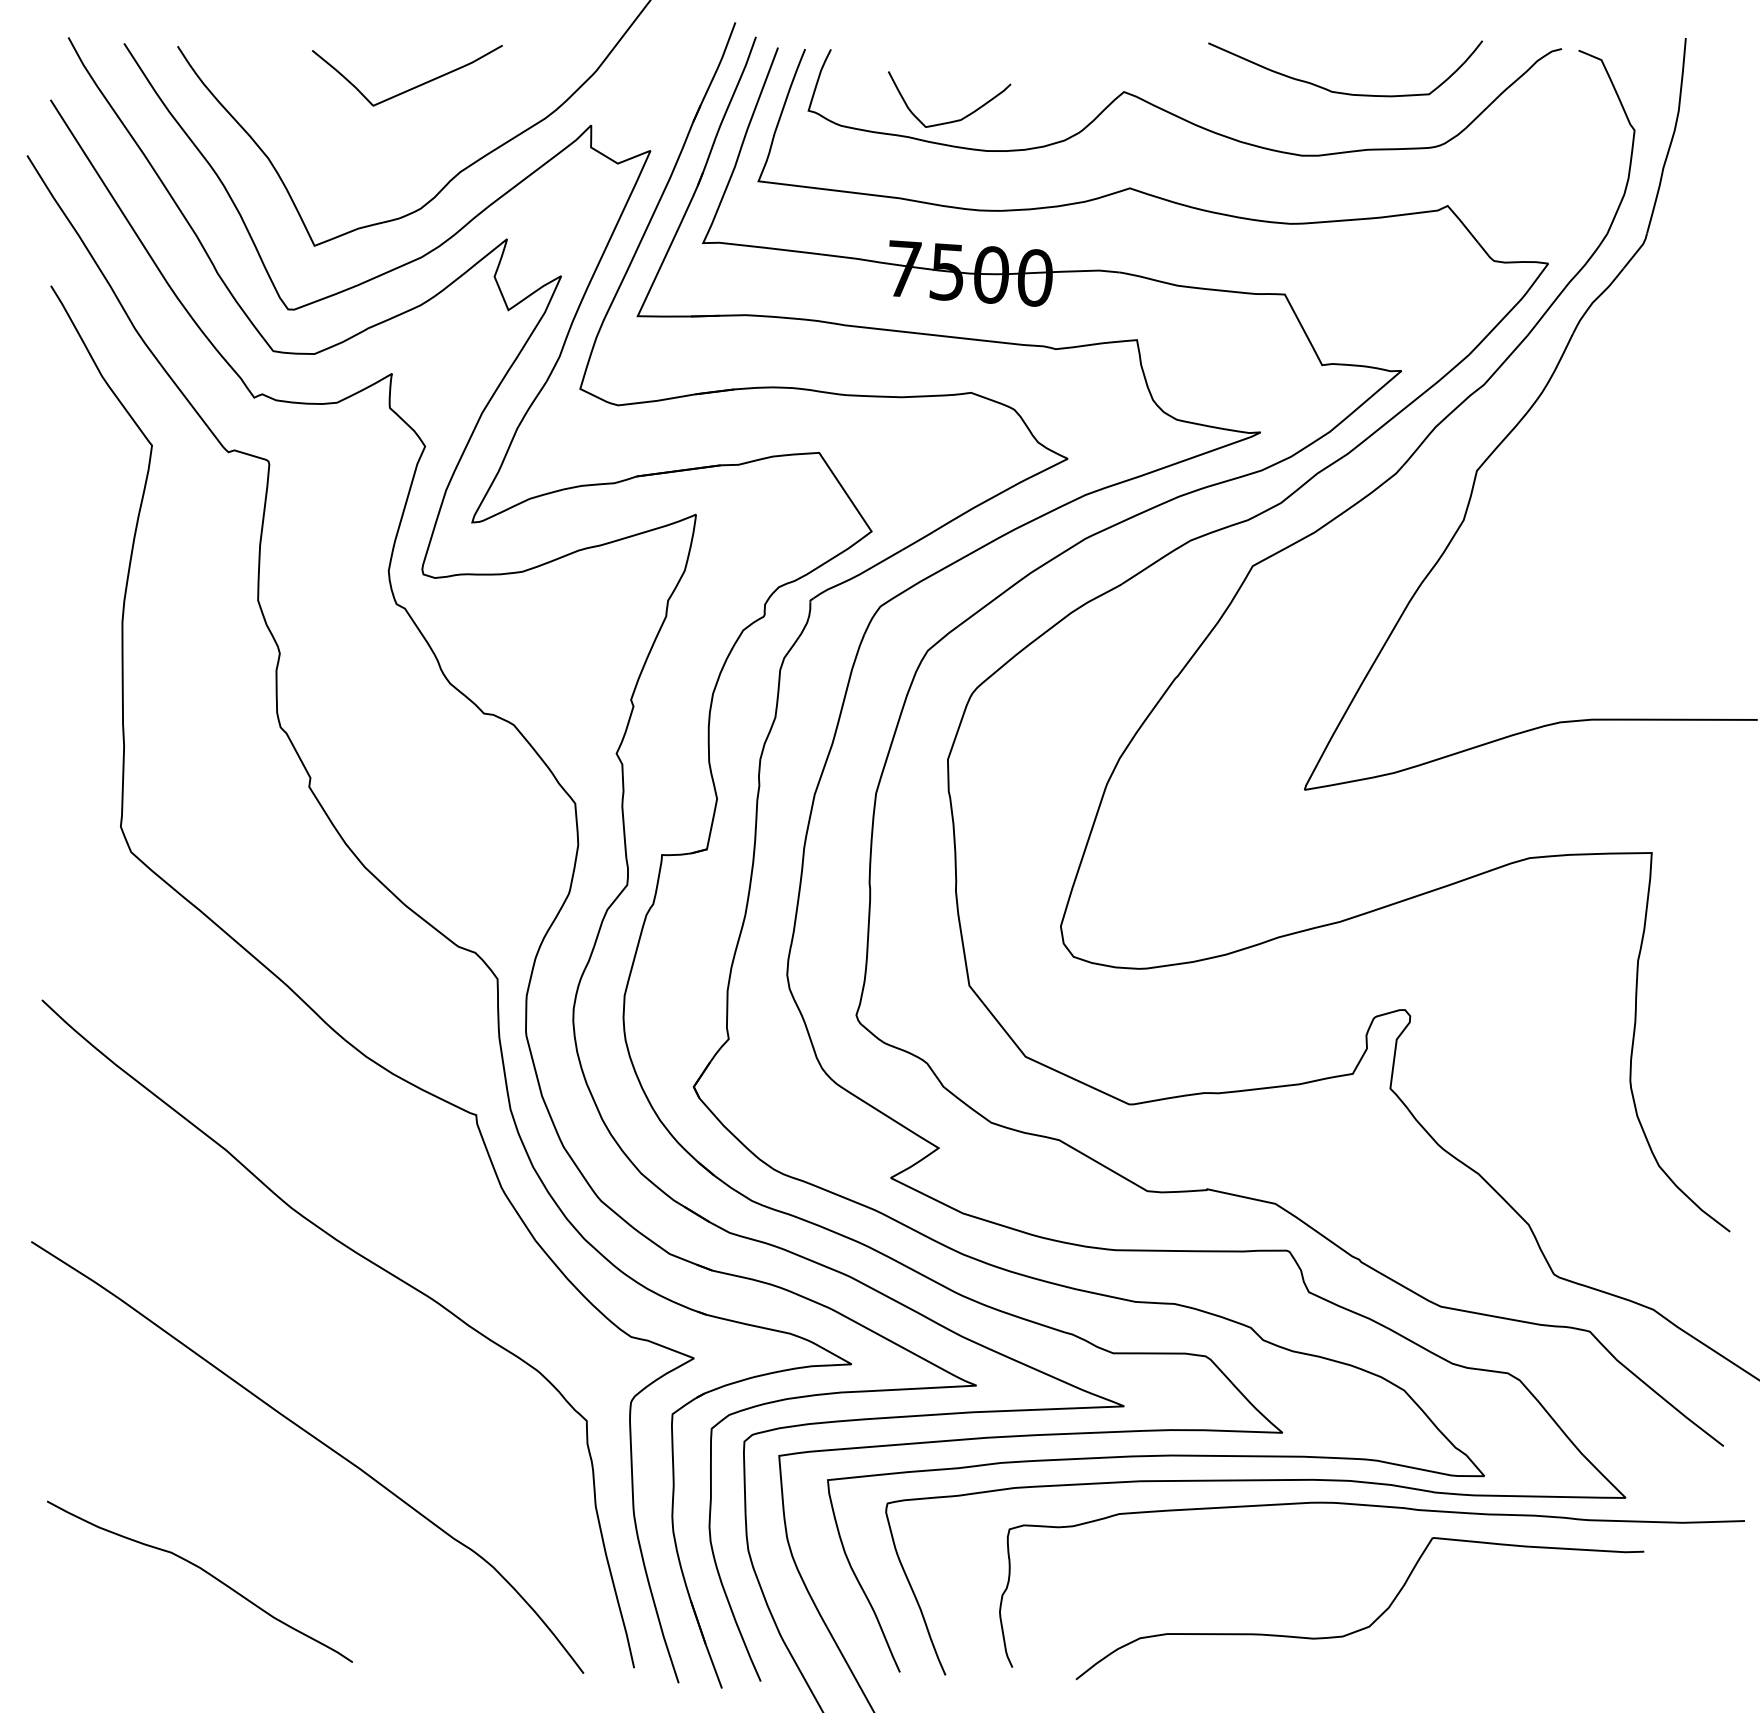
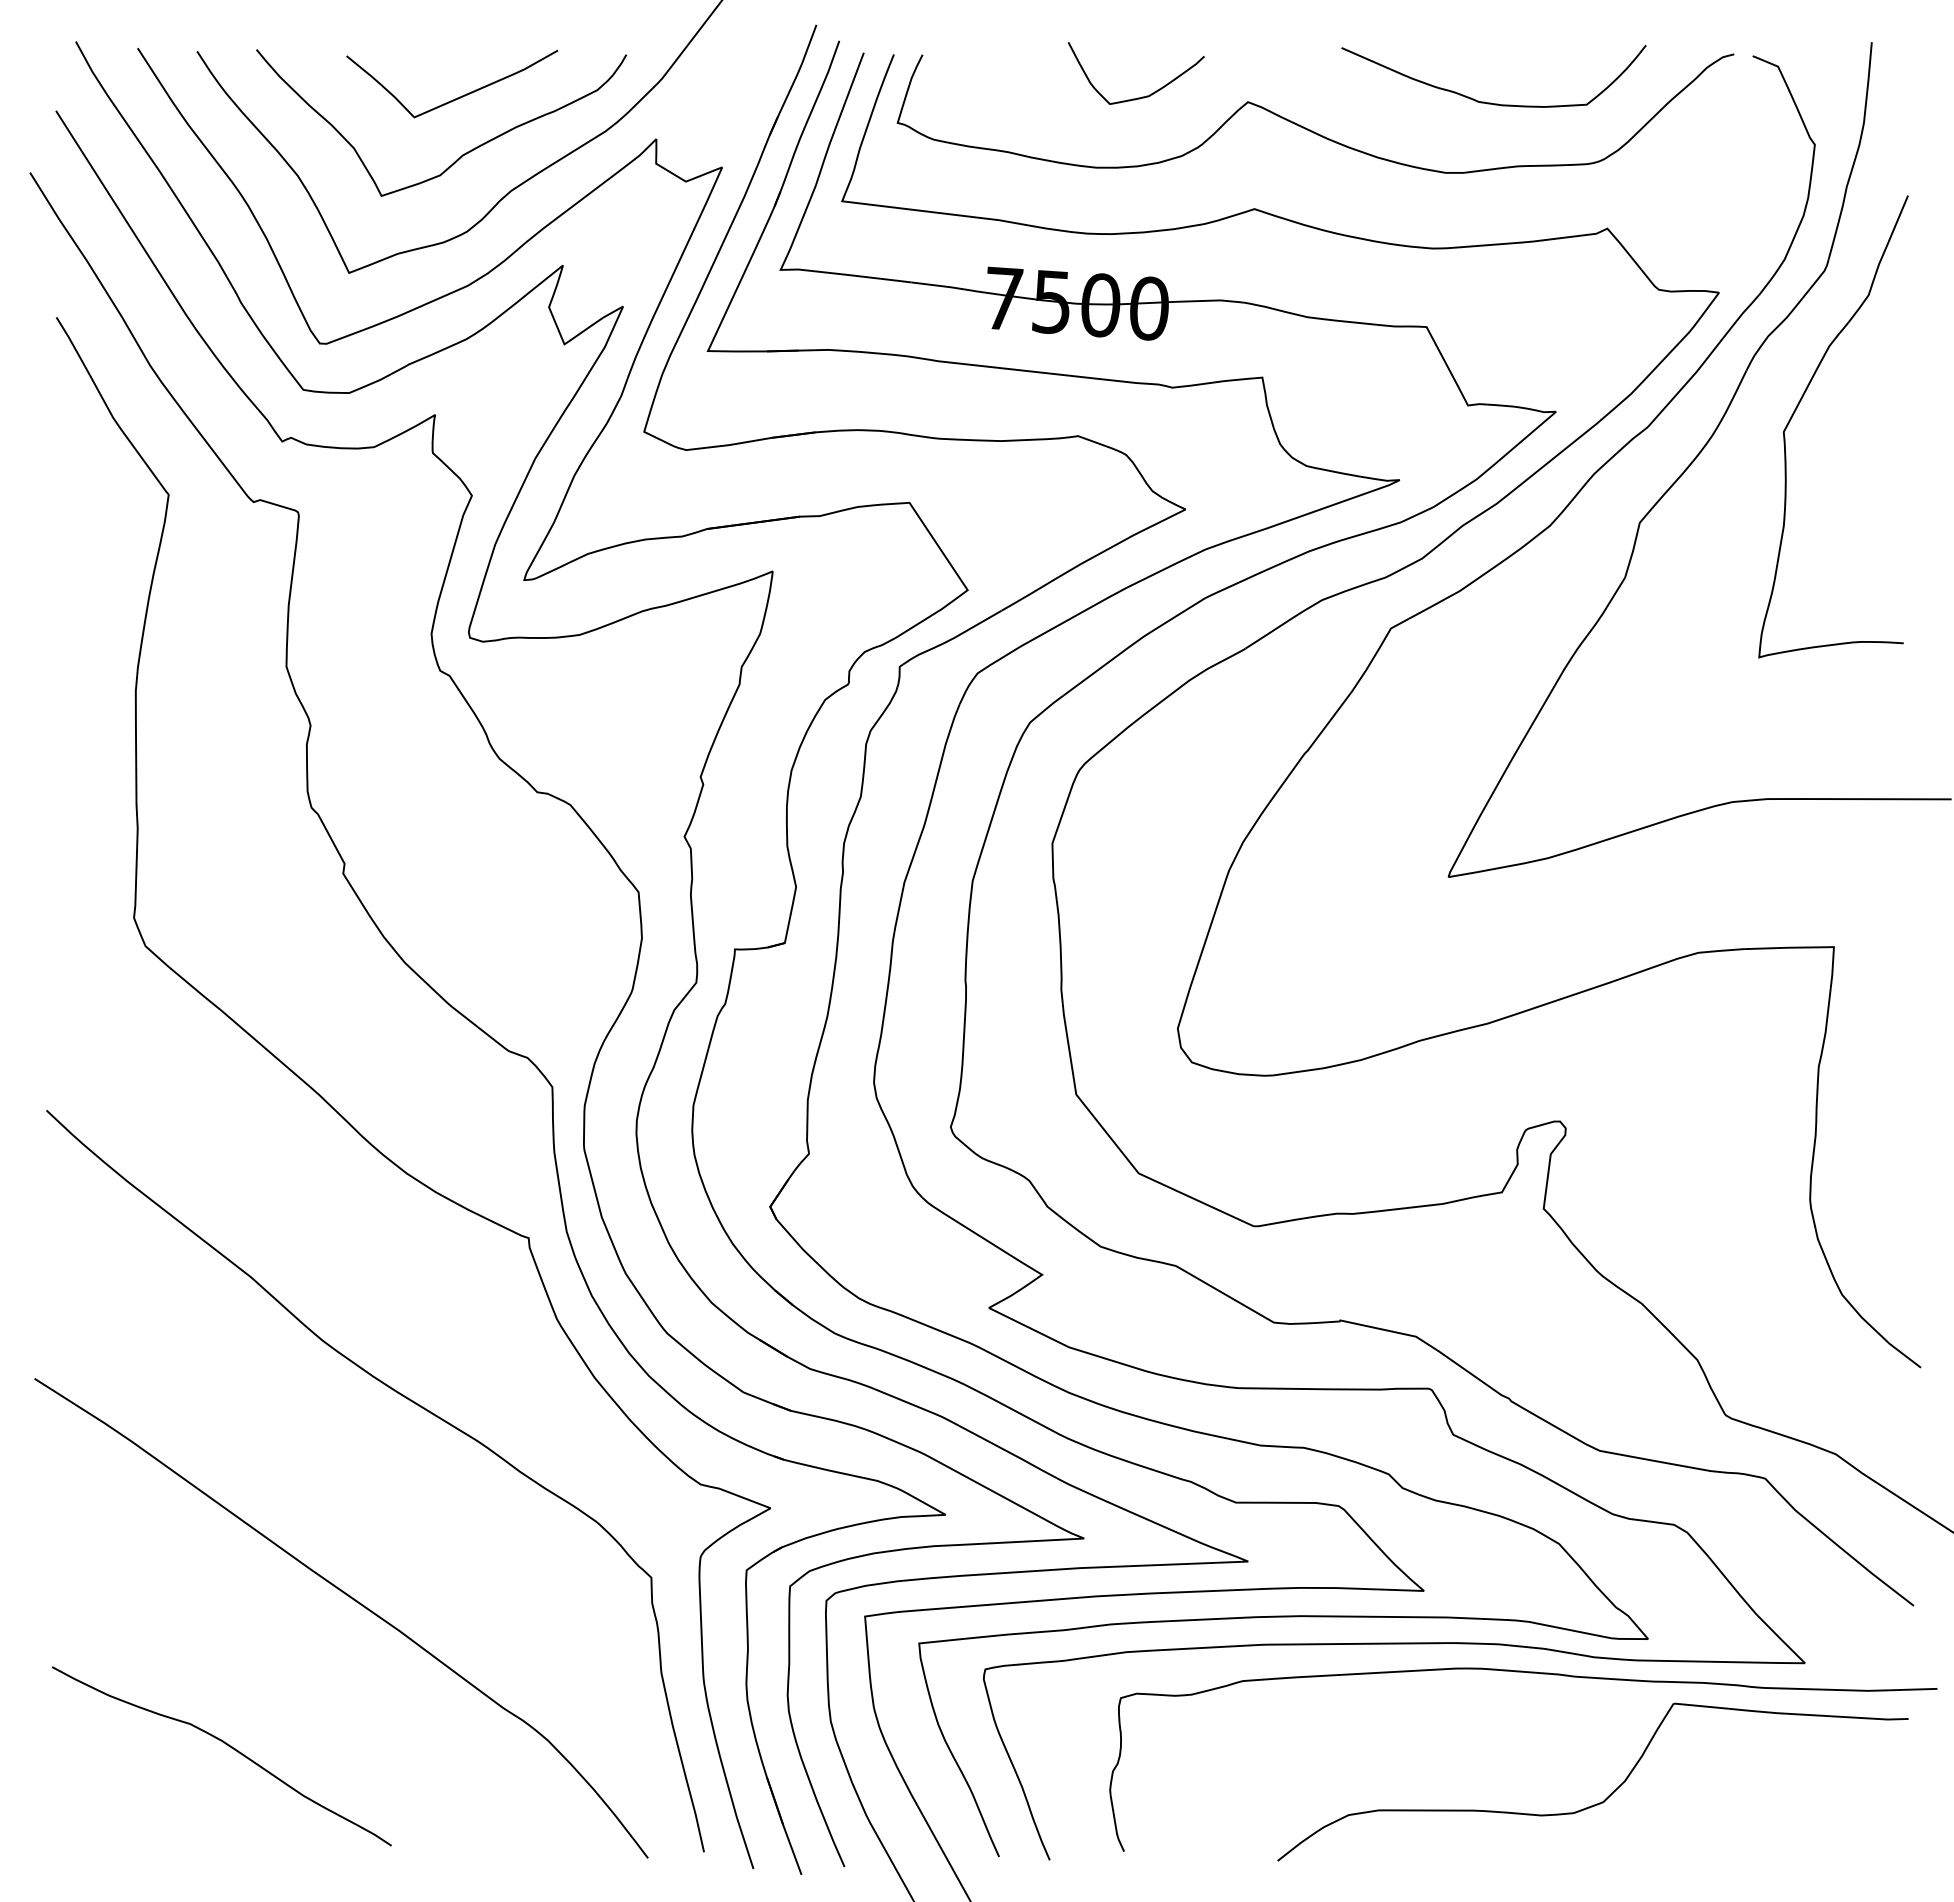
curve: (955, 120) -> (1142, 96), moved
curve: (416, 139) -> (462, 154), added
curve: (1618, 367) -> (1797, 408), added
curve: (1373, 1621) -> (1607, 1796), moved

